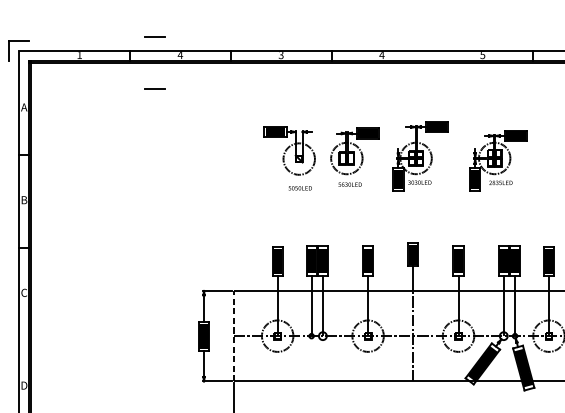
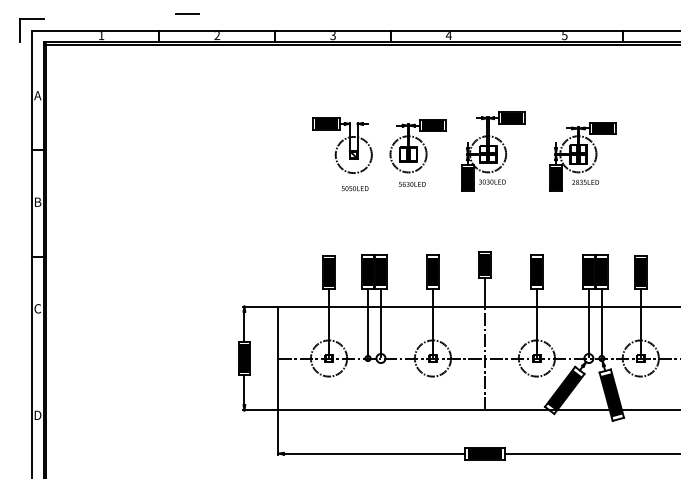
text: (180, 55) -> (217, 35), 4 -> 2
line: (154, 88) -> (187, 73), removed
line: (233, 336) -> (278, 358), dashed -> solid

